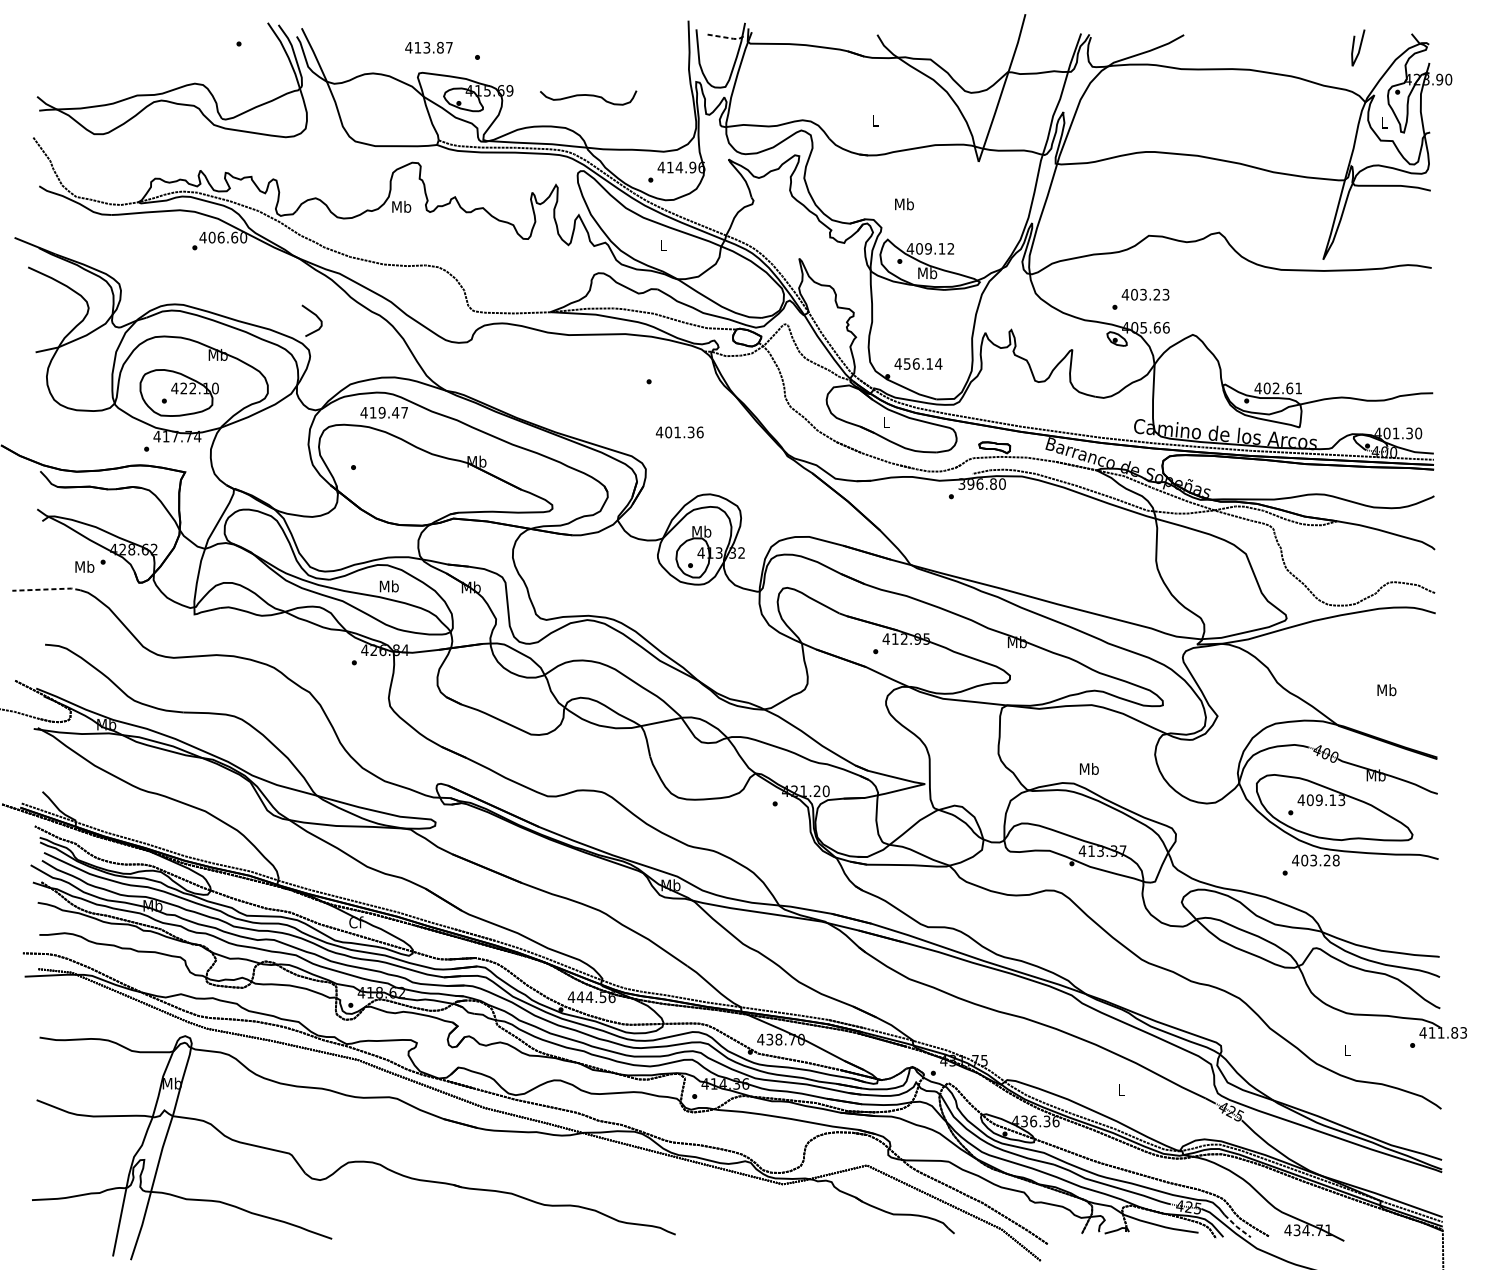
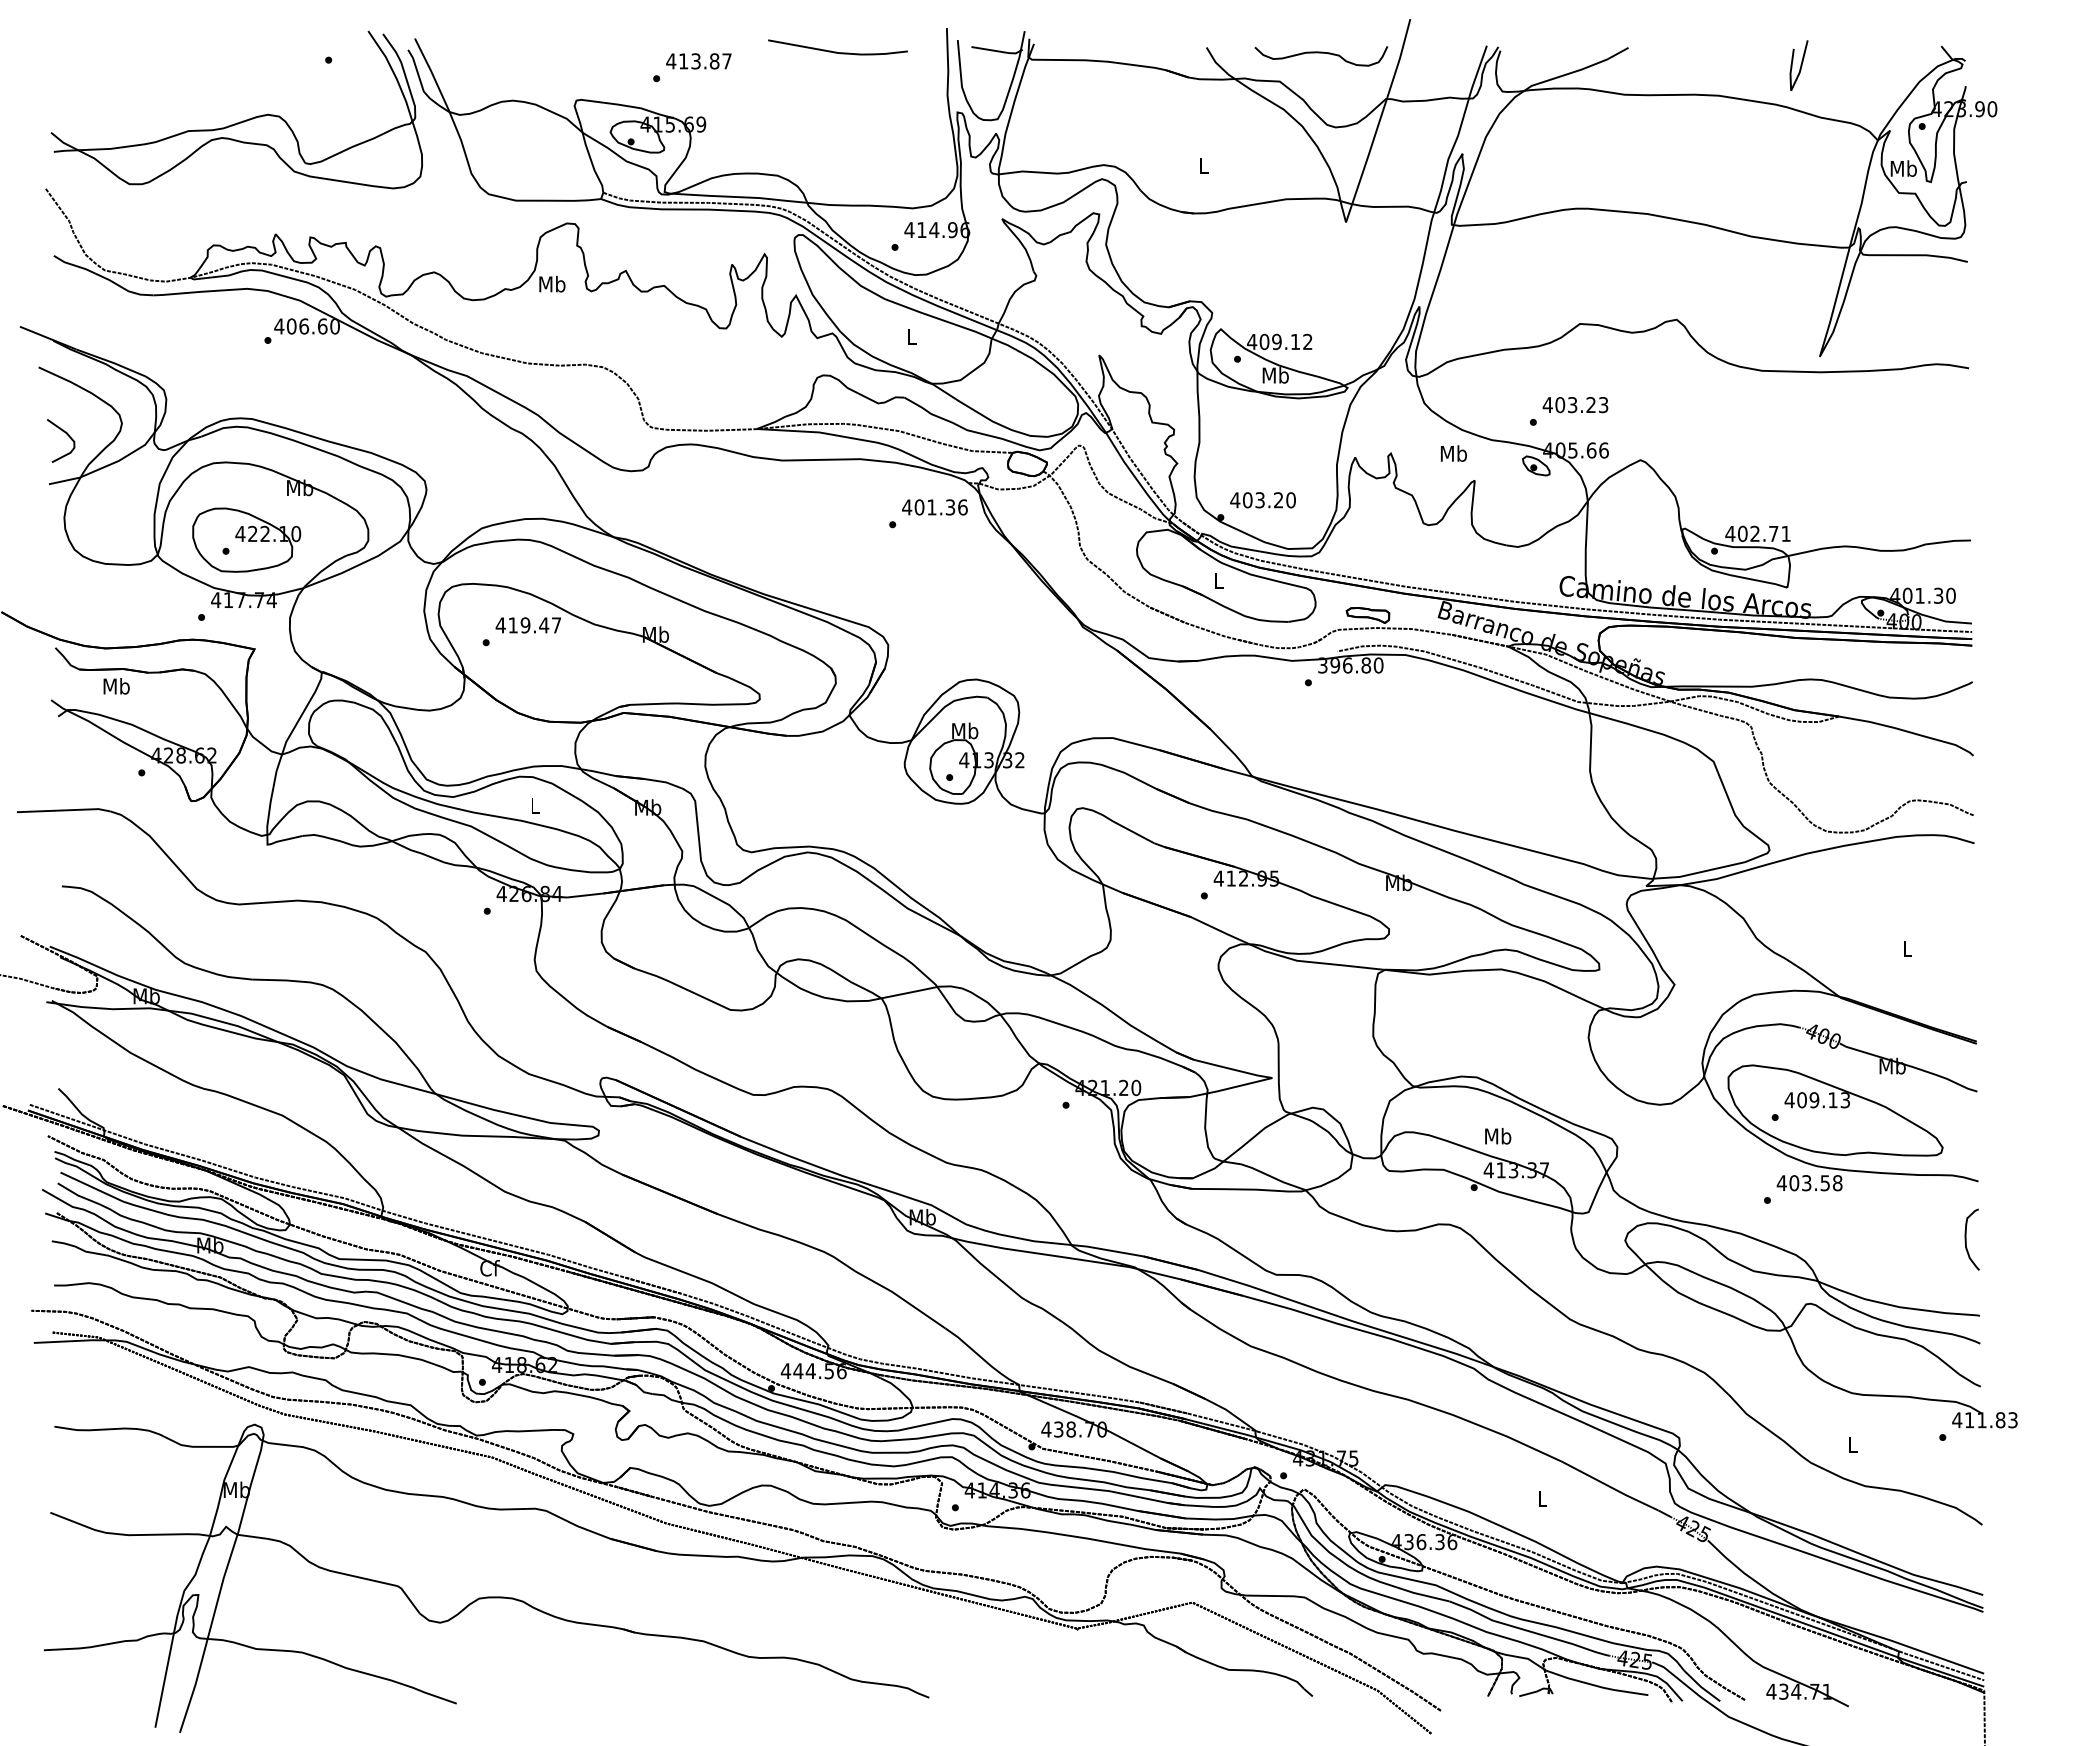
curve: (608, 37) -> (836, 51), added
line: (726, 37) -> (998, 51), dashed -> solid
text: (428, 47) -> (698, 61), moved
line: (1359, 47) -> (1800, 65), moved
curve: (587, 95) -> (1320, 53), moved
text: (1384, 122) -> (1903, 168), L -> Mb
text: (904, 204) -> (1453, 453), moved
curve: (315, 316) -> (66, 434), moved
text: (923, 364) -> (1269, 500), 456.14 -> 403.20
text: (1289, 388) -> (1773, 533), 402.61 -> 402.71
text: (383, 412) -> (527, 625), moved
text: (679, 432) -> (934, 507), moved
text: (84, 567) -> (116, 686), moved
text: (389, 585) -> (535, 805), Mb -> L
line: (46, 589) -> (64, 810), dashed -> solid
text: (1386, 689) -> (1907, 948), Mb -> L
text: (1089, 769) -> (1498, 1136), moved
text: (1326, 860) -> (1824, 1183), 403.28 -> 403.58
curve: (1429, 901) -> (1966, 1239), added
line: (1237, 1227) -> (1701, 1687), dashed -> solid

